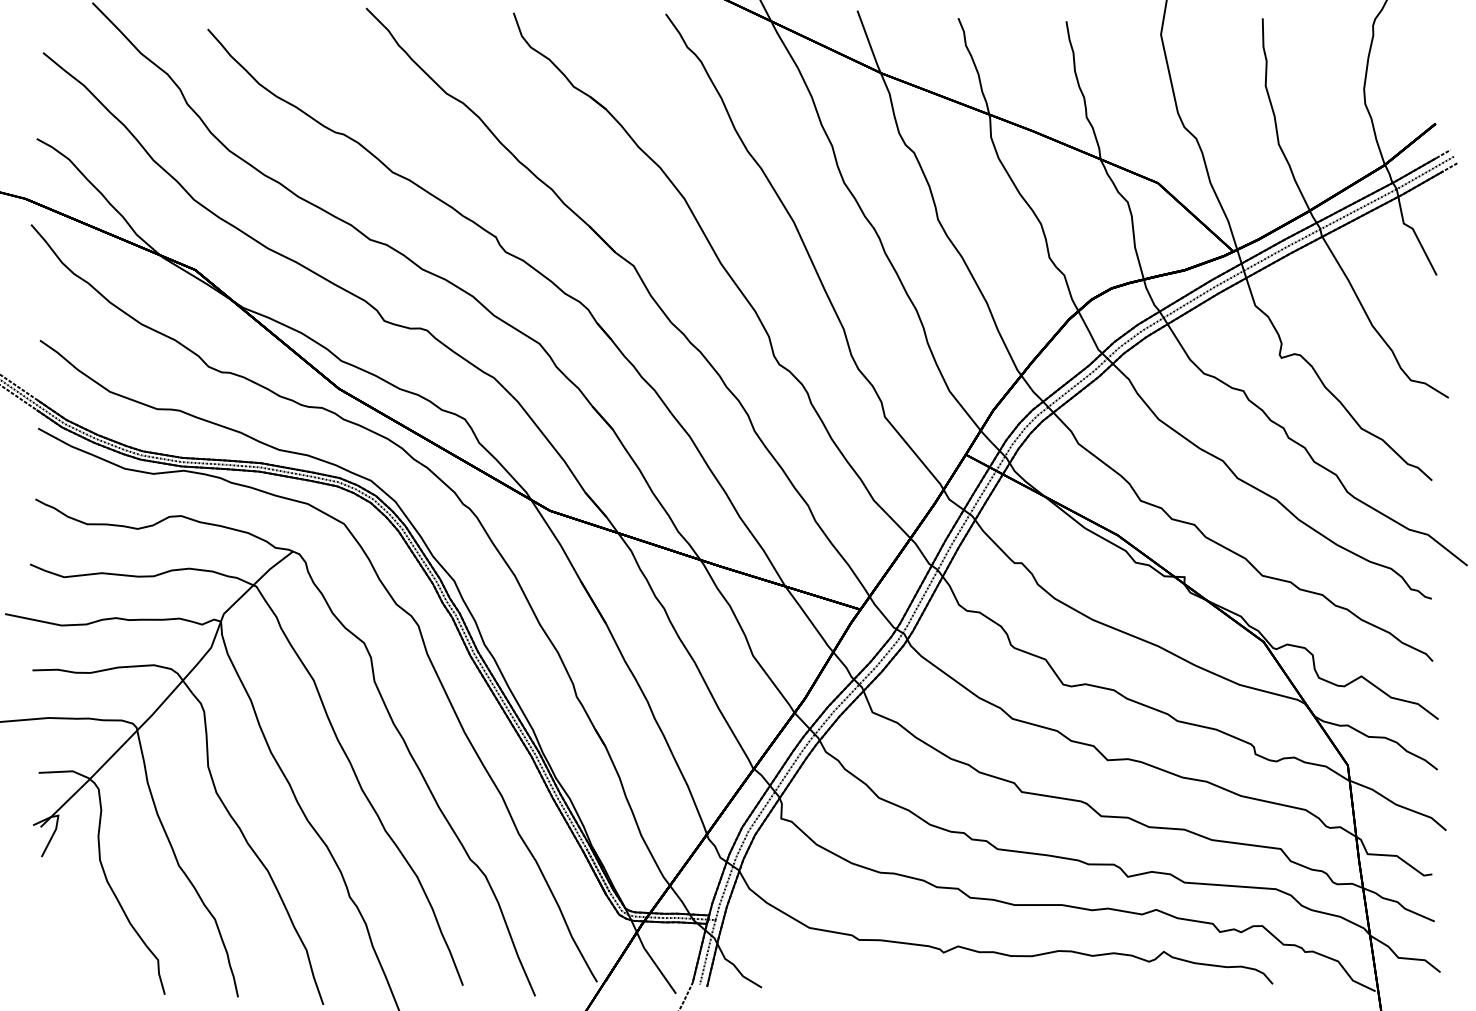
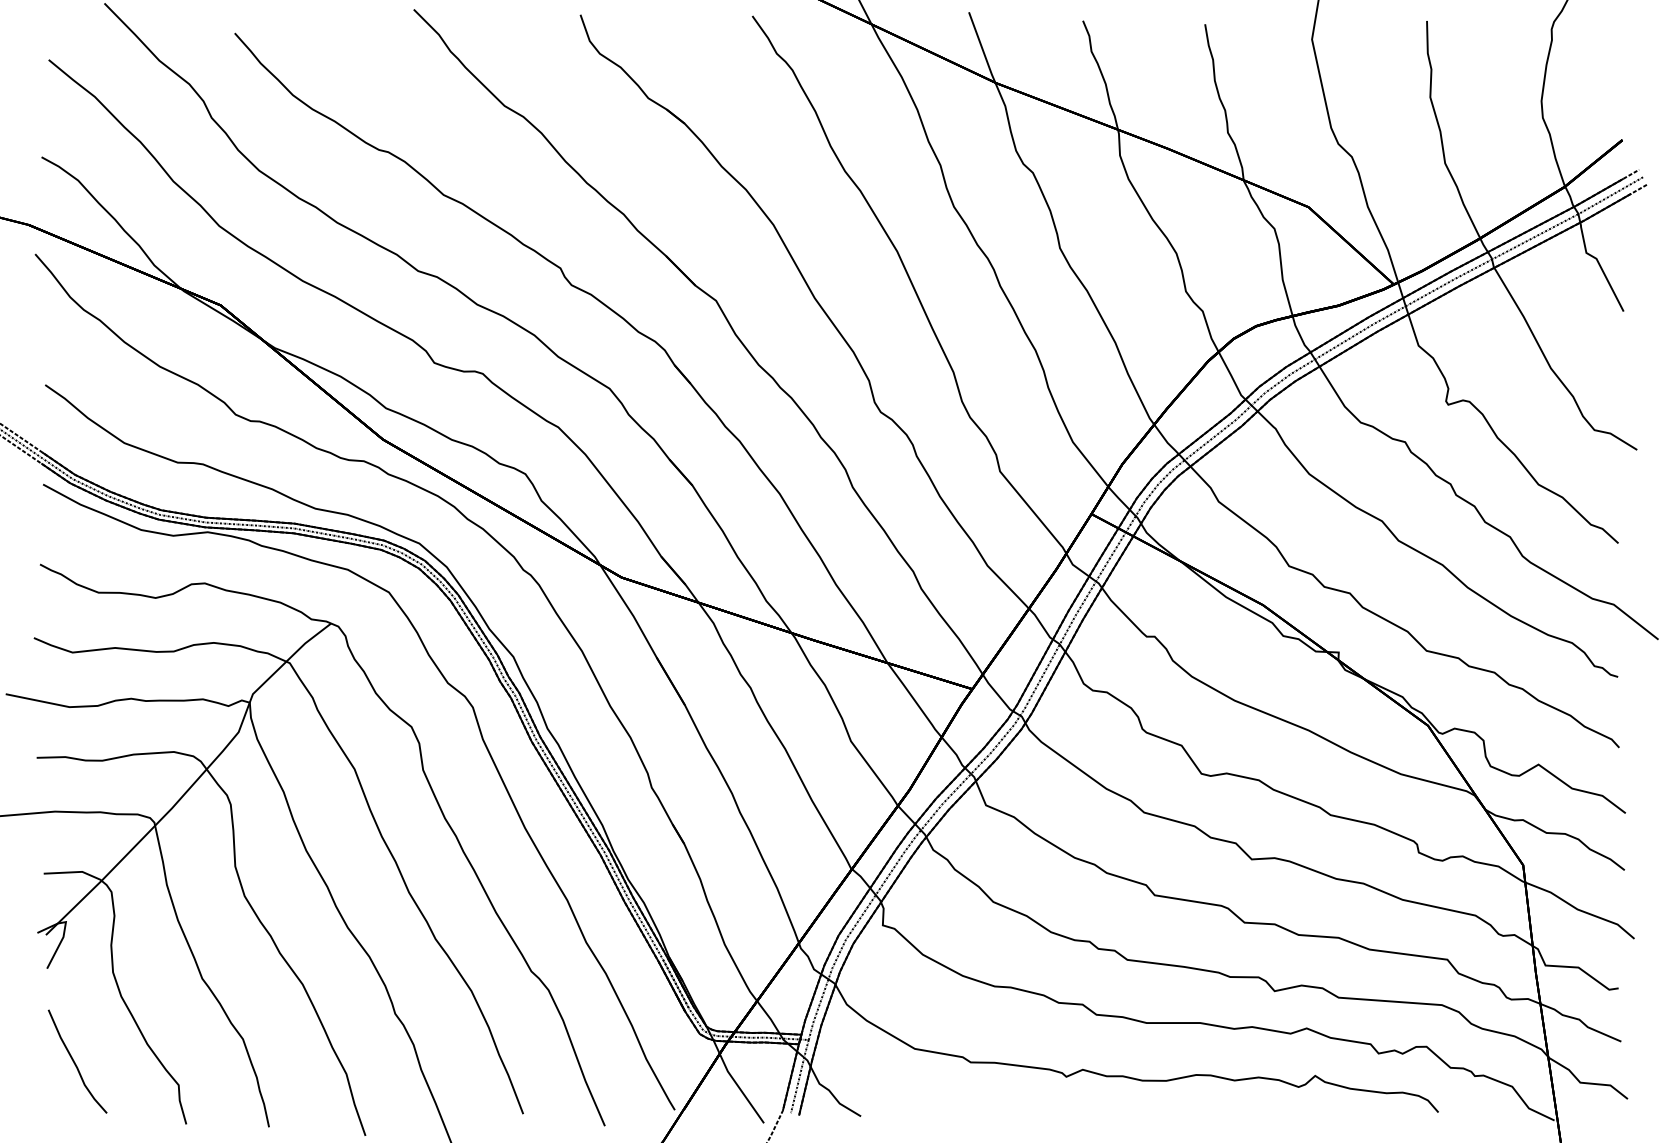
curve: (66, 939) -> (75, 1062), added

